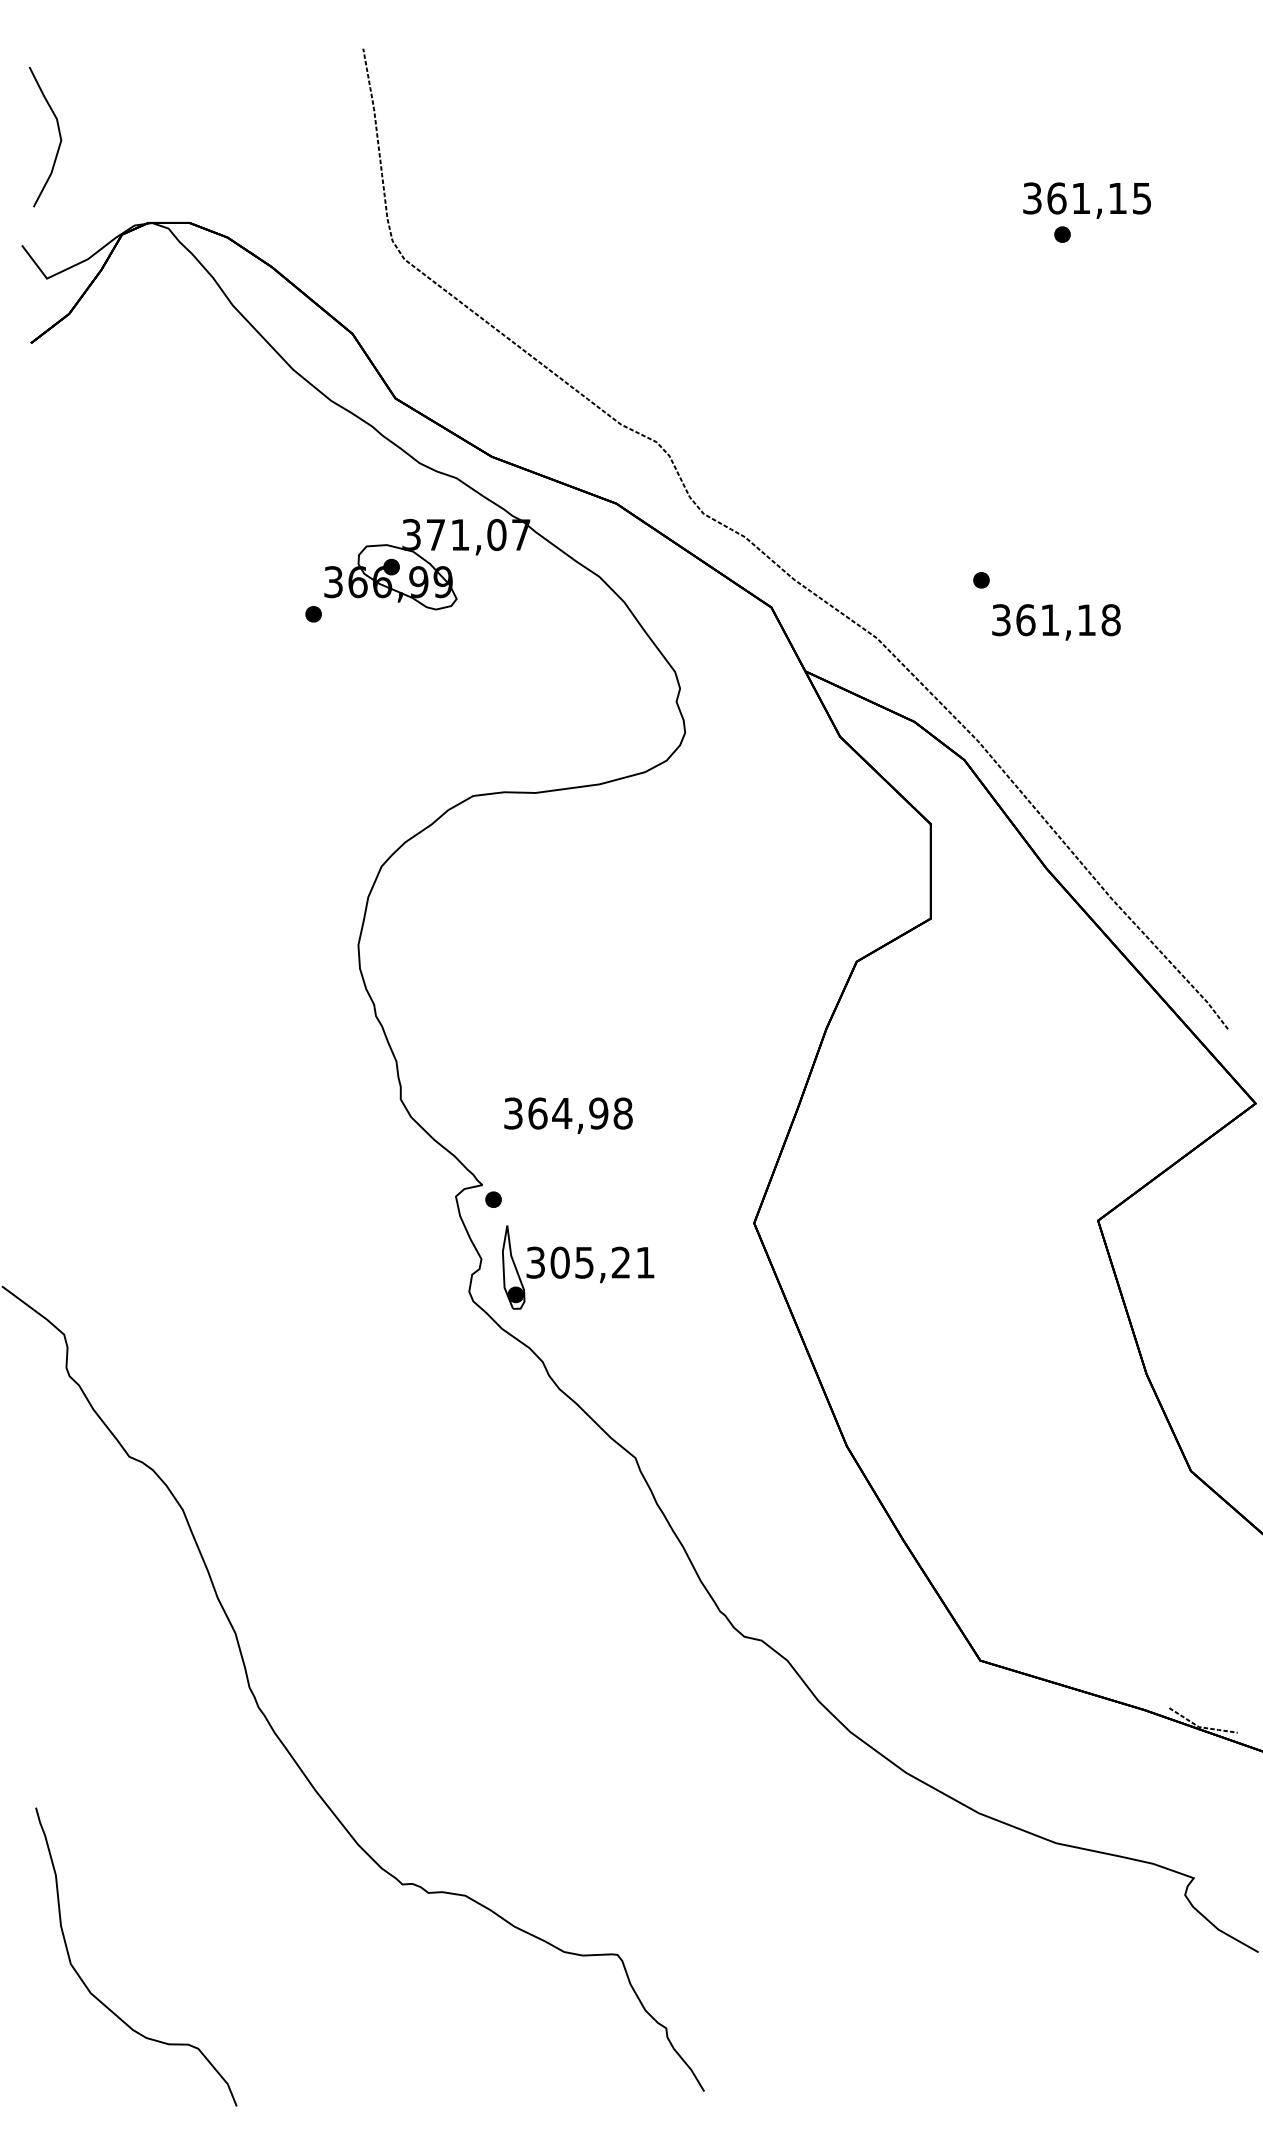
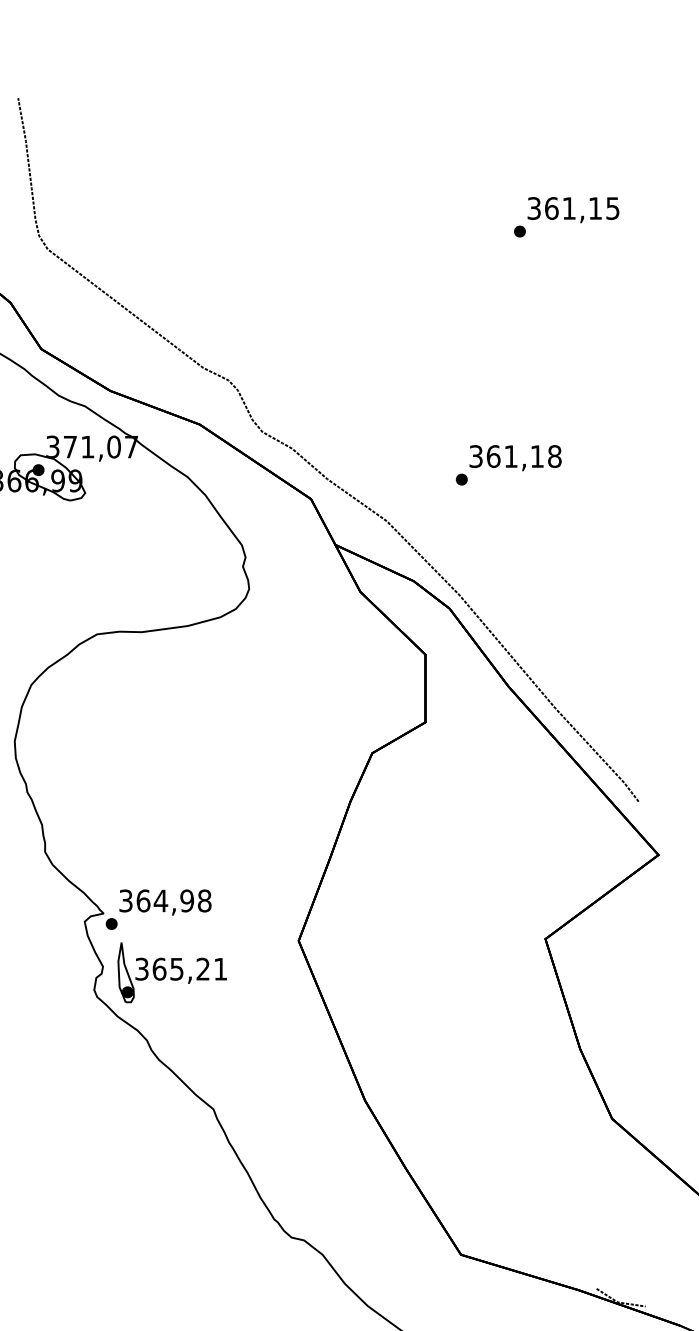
text: (1086, 200) -> (573, 209), moved
text: (1056, 622) -> (515, 458), moved
text: (568, 1115) -> (165, 902), moved
text: (559, 1262) -> (159, 969), 305,21 -> 365,21

